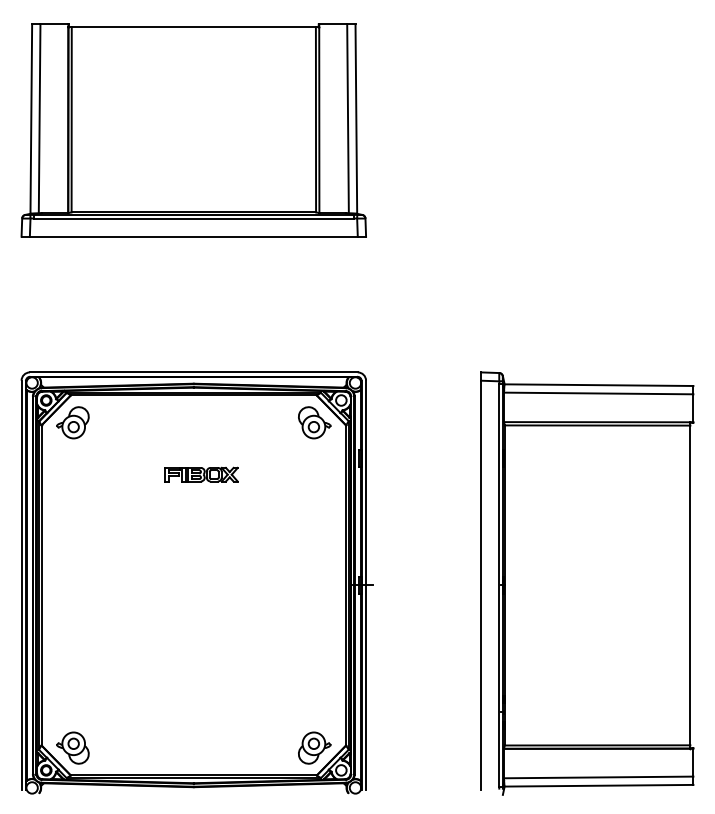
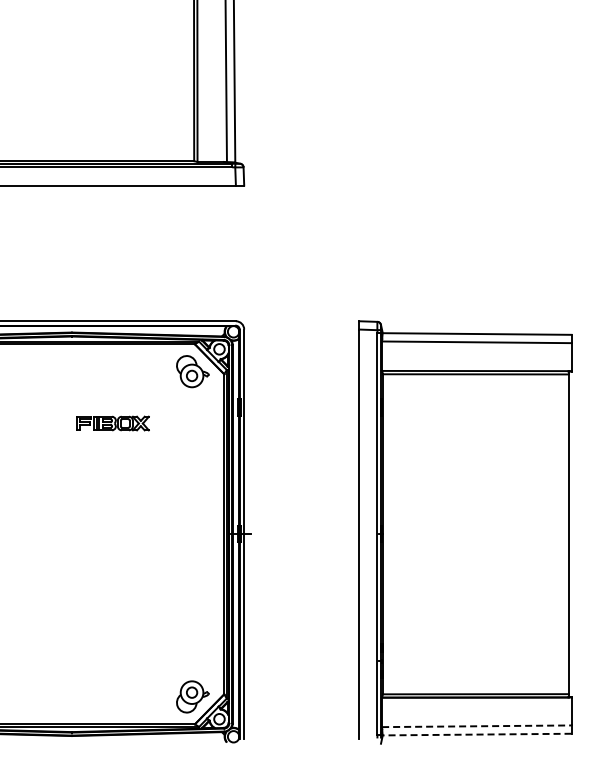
part: (201, 474) -> (112, 423), moved
line: (598, 777) -> (476, 726), solid -> dashed
line: (598, 785) -> (476, 734), solid -> dashed

